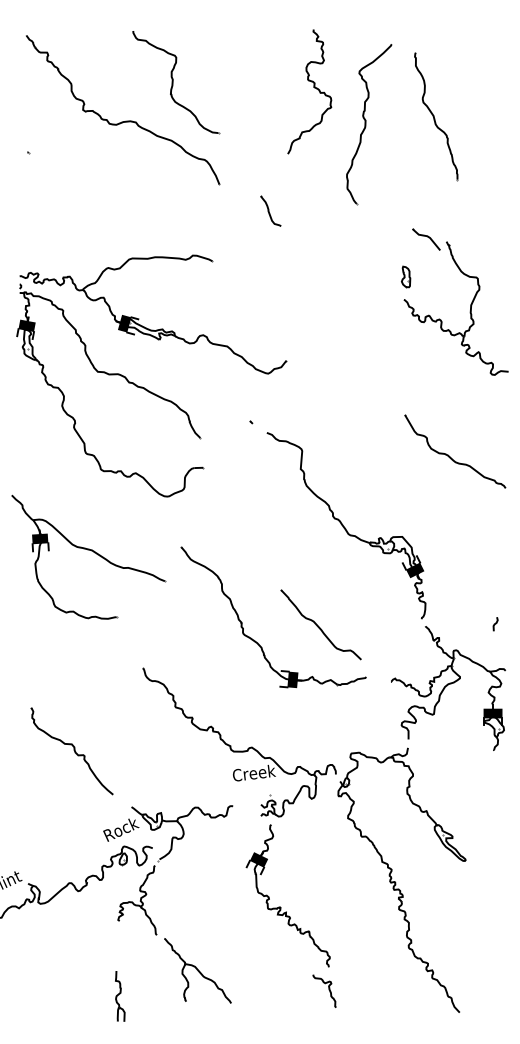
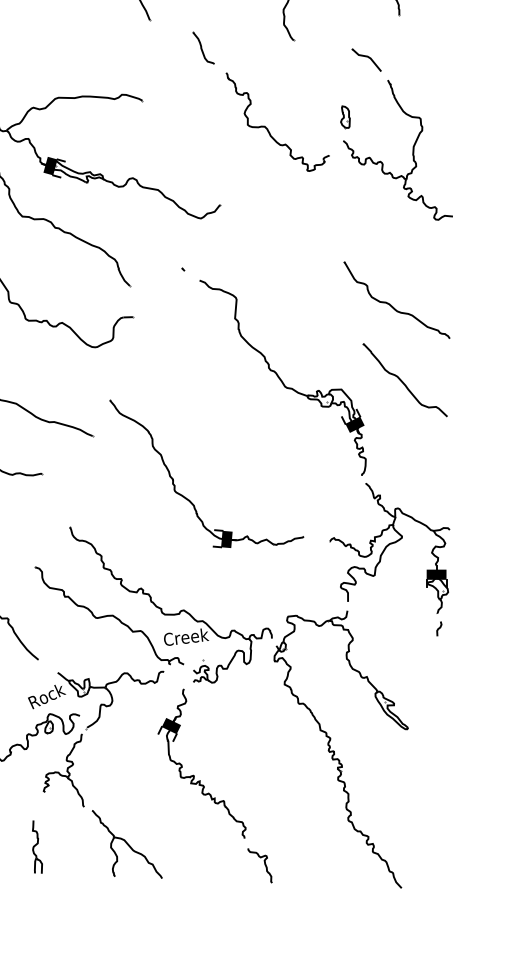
part: (426, 239) -> (366, 60), moved
part: (332, 288) -> (268, 129), added
part: (320, 624) -> (404, 379), moved
curve: (495, 624) -> (439, 629), moved
part: (180, 752) -> (109, 615), added
part: (280, 906) -> (193, 774), moved
part: (120, 996) -> (37, 847), moved

